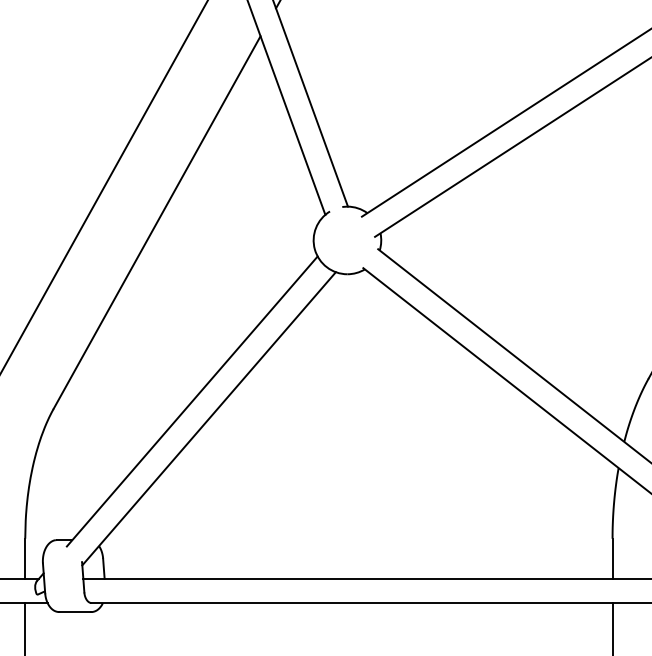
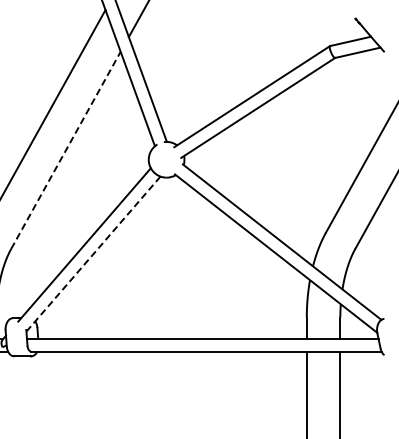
line: (156, 222) -> (65, 150), solid -> dashed
line: (209, 417) -> (93, 253), solid -> dashed

